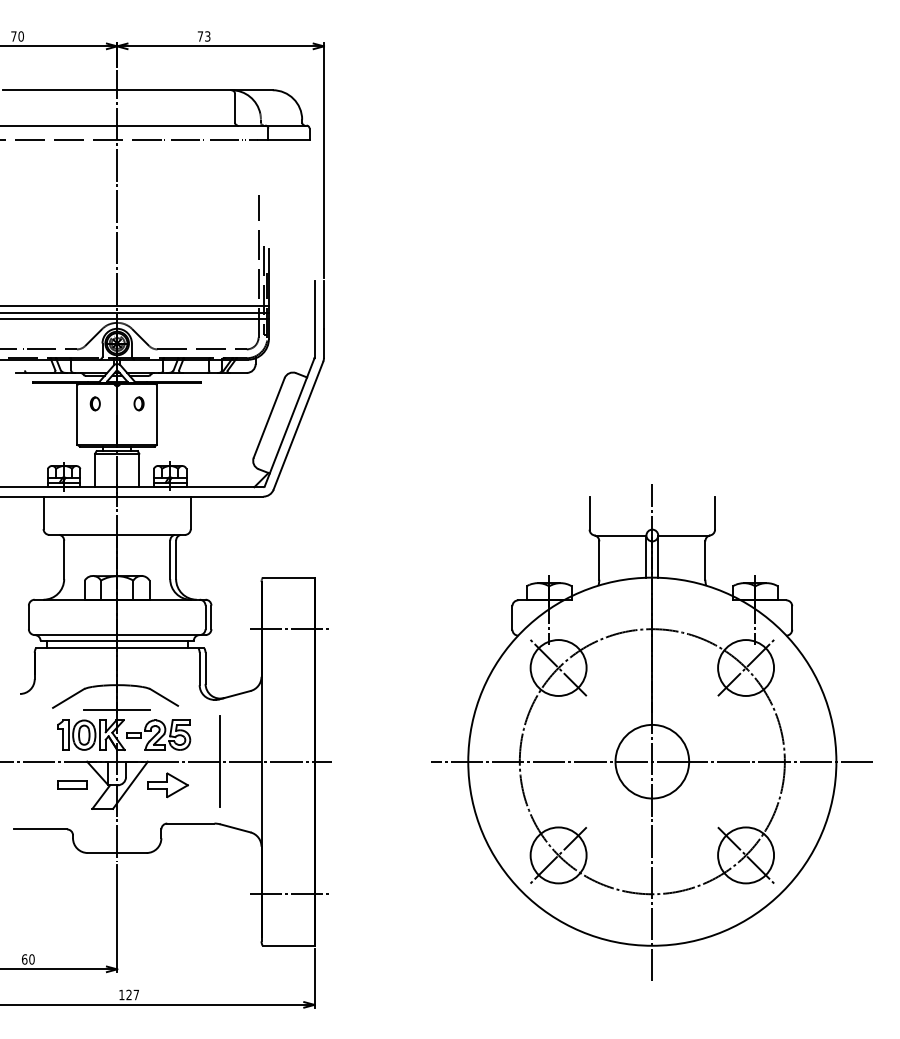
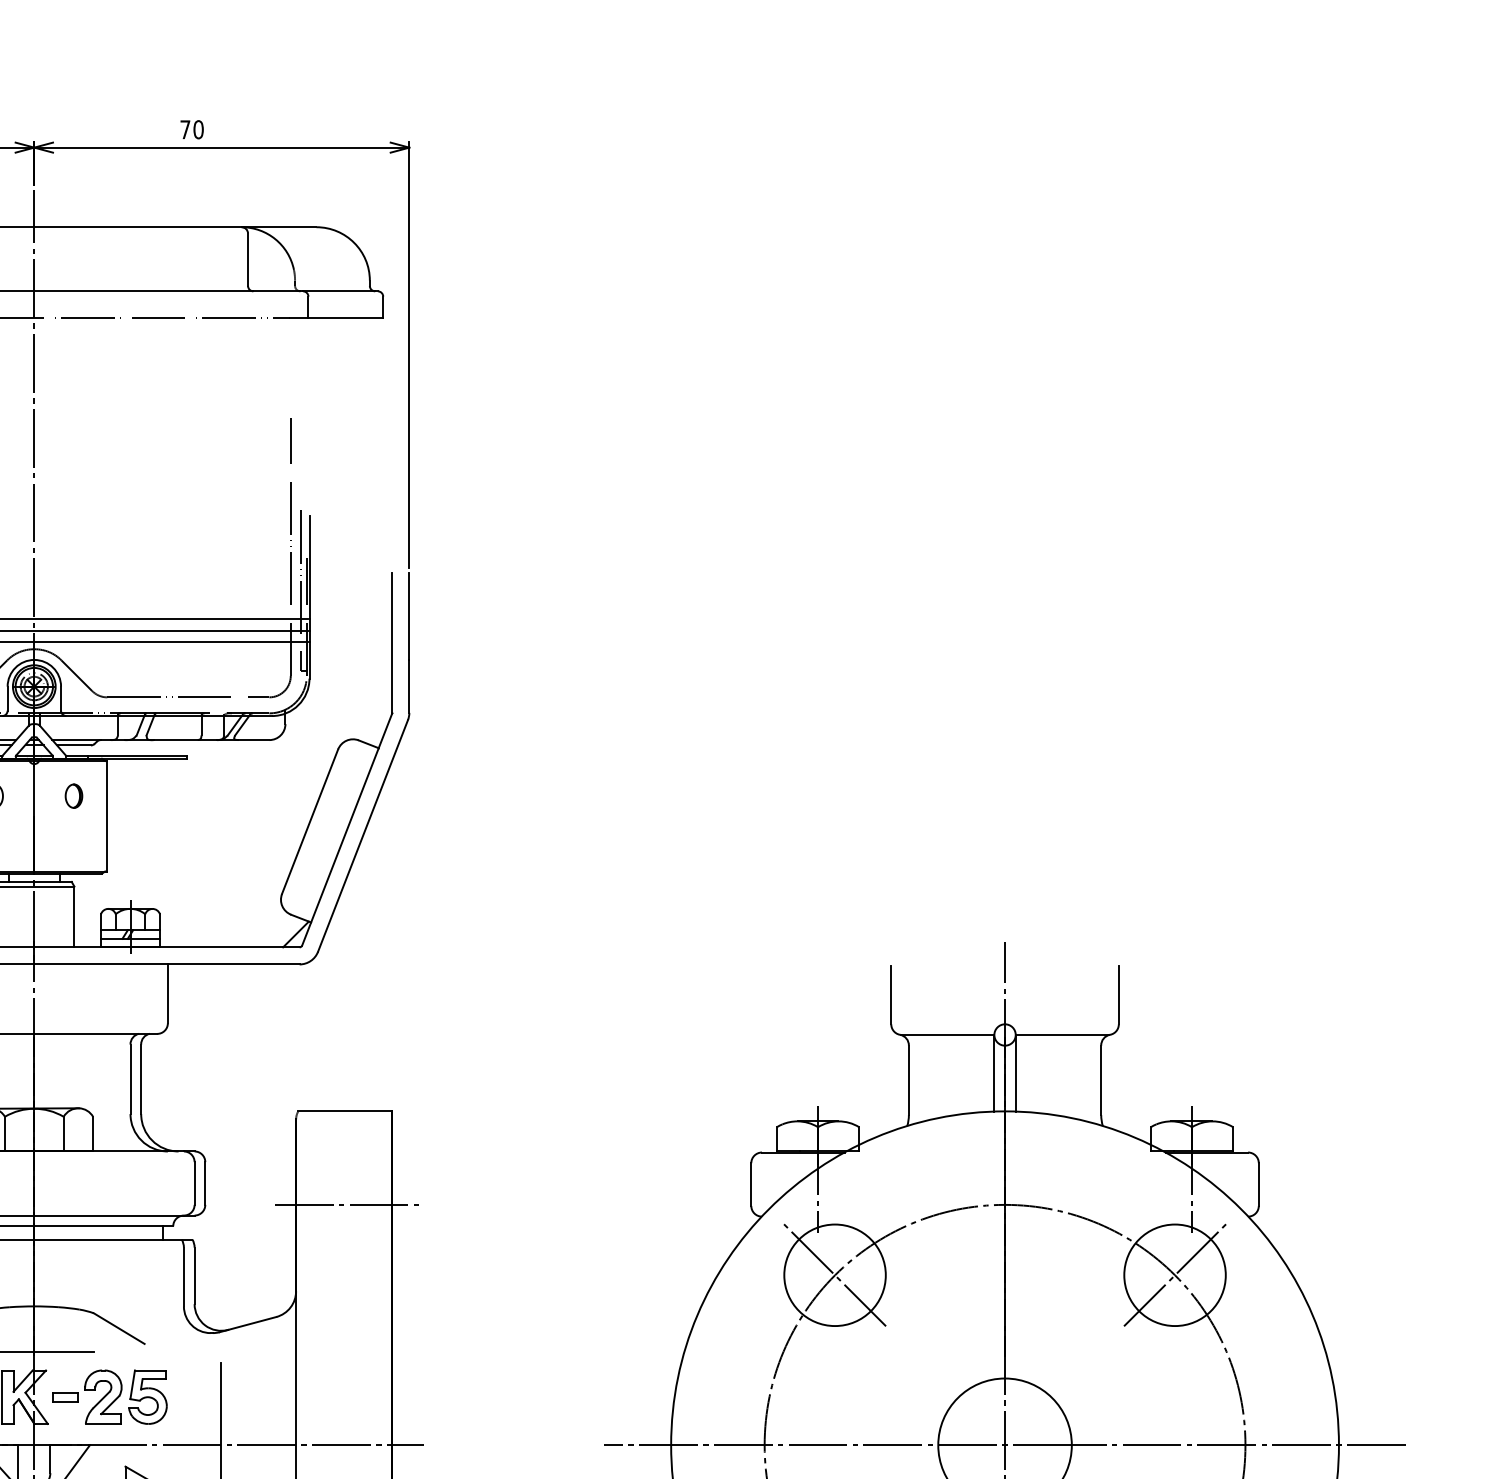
text: (207, 36) -> (198, 129), 73 -> 70

